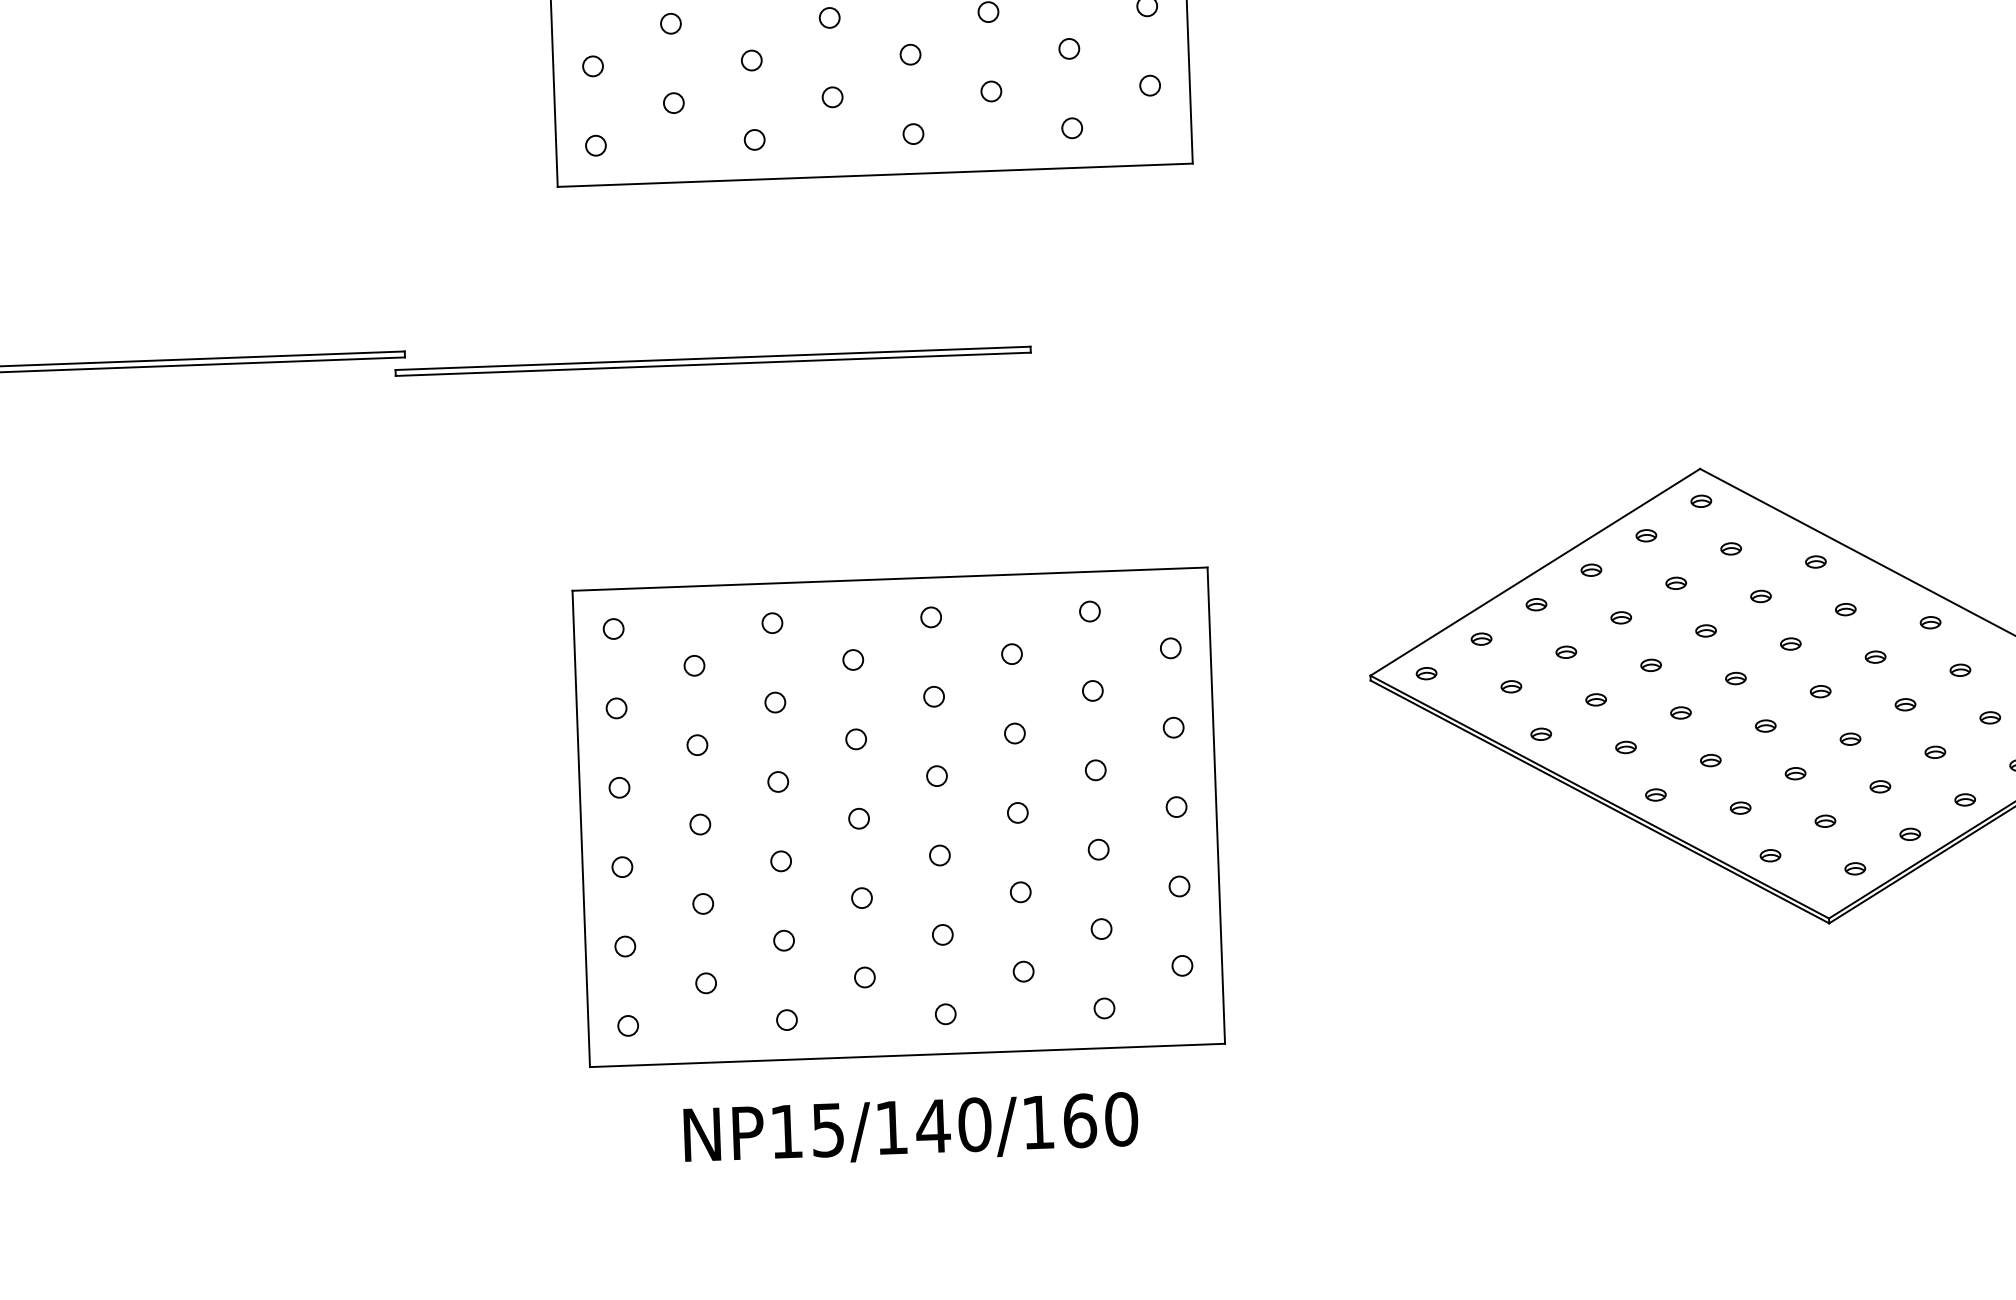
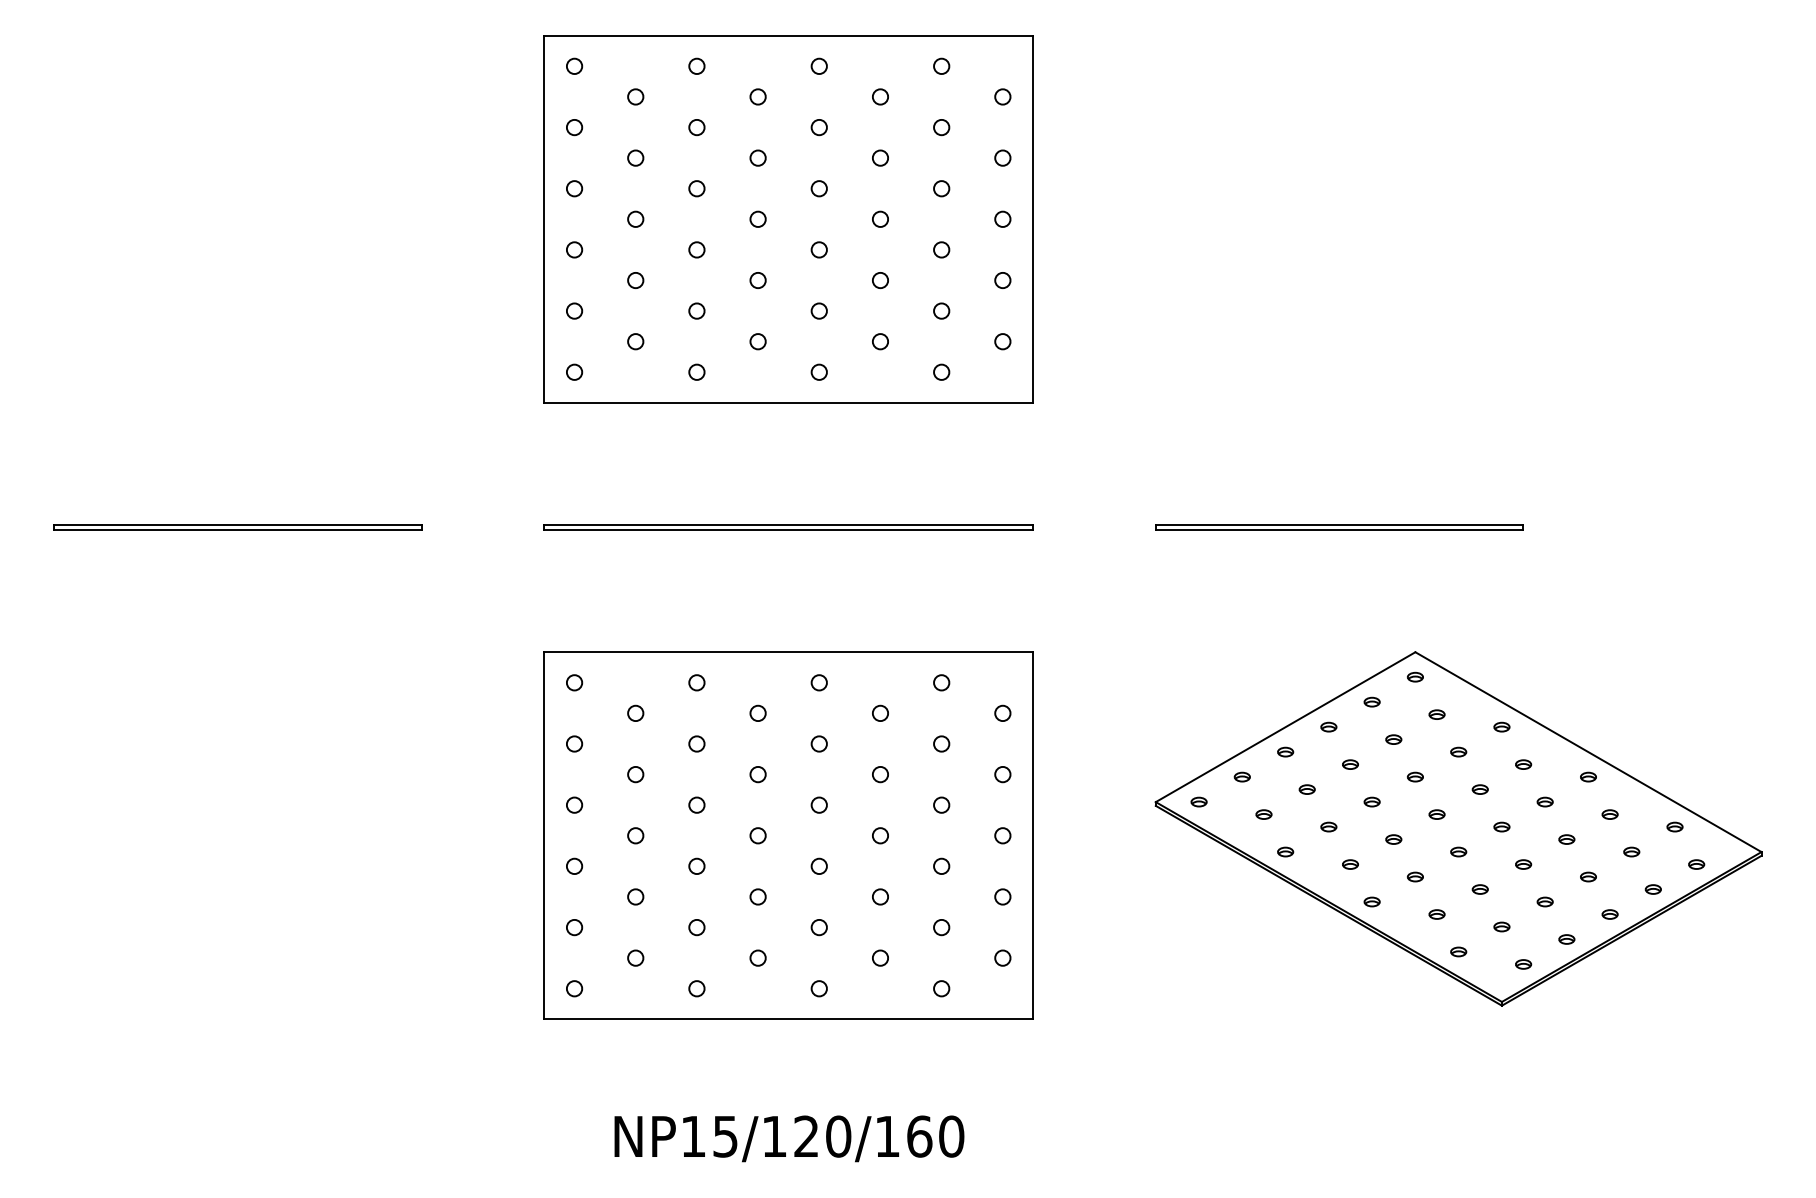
part: (1595, 310) -> (1339, 527), added
part: (712, 361) -> (788, 527), moved
part: (898, 816) -> (788, 835), moved
text: (933, 1124) -> (806, 1135), NP15/140/160 -> NP15/120/160

